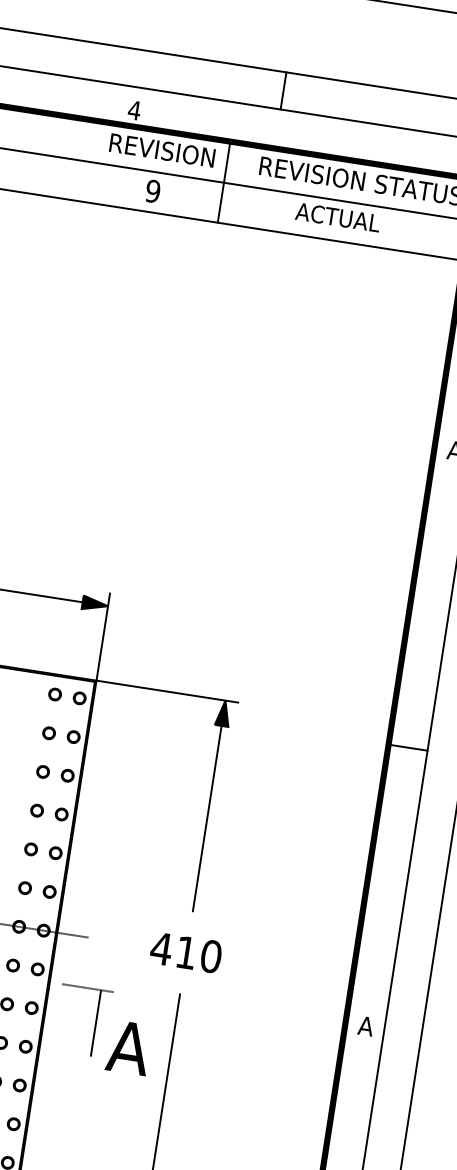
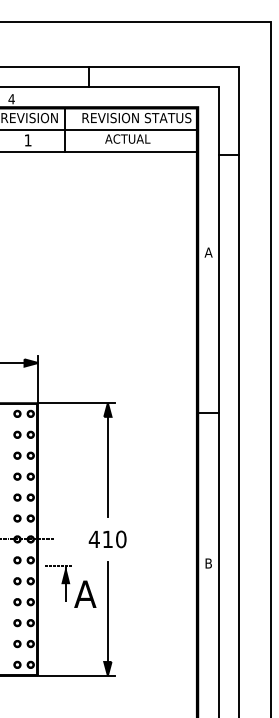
text: (151, 191) -> (27, 140), 9 -> 1
fill: (97, 1007) -> (65, 575), added
text: (365, 1026) -> (208, 563), A -> B

